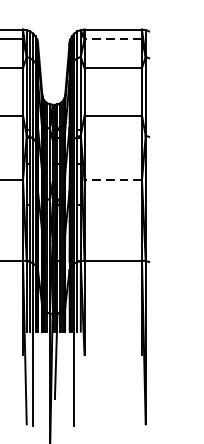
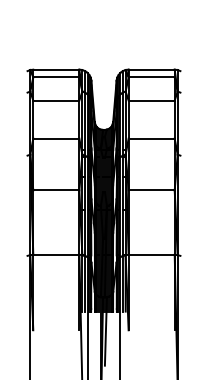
line: (113, 39) -> (151, 77), dashed -> solid
line: (113, 180) -> (151, 190), dashed -> solid

